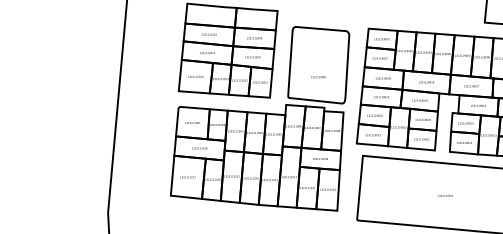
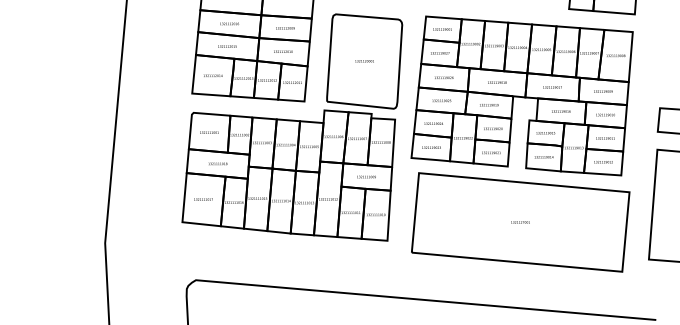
text: (318, 77) -> (364, 61), moved

